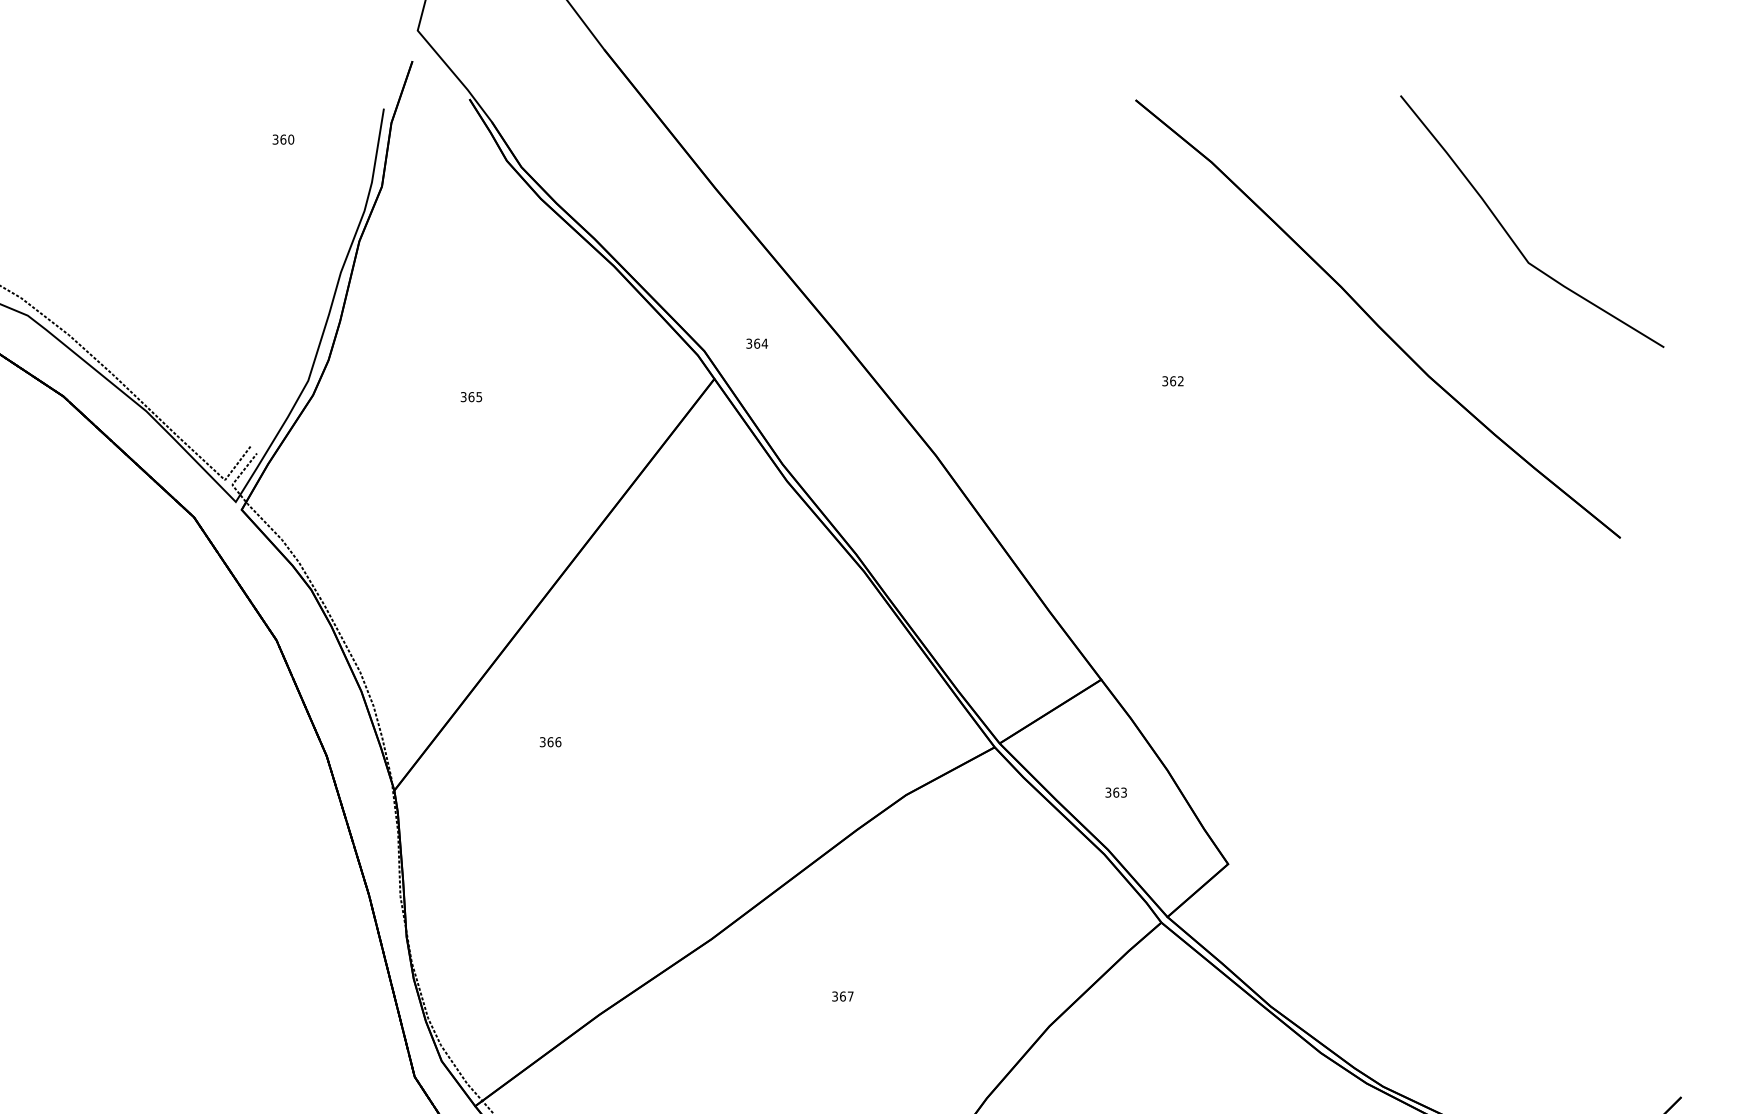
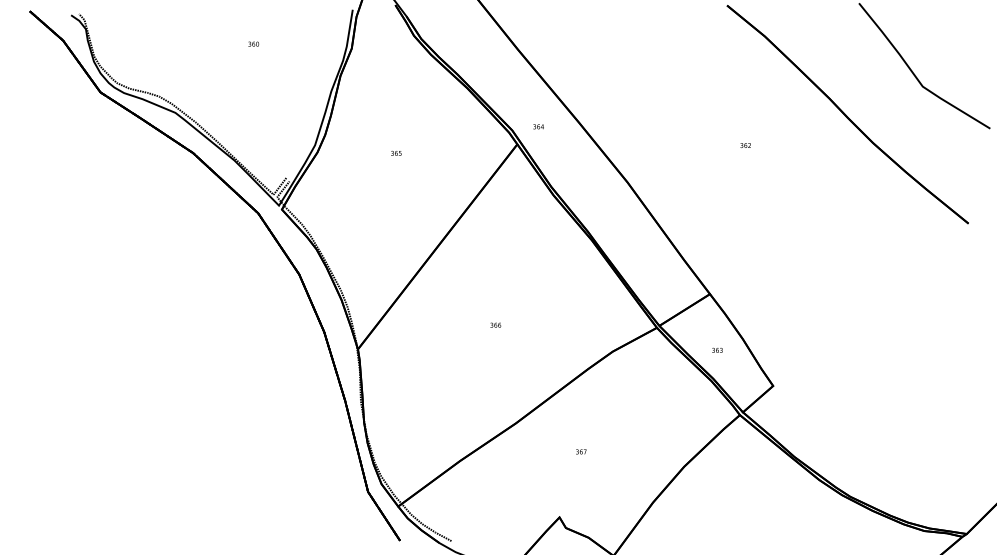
text: (282, 138) -> (253, 43), moved
text: (550, 740) -> (495, 324), moved

